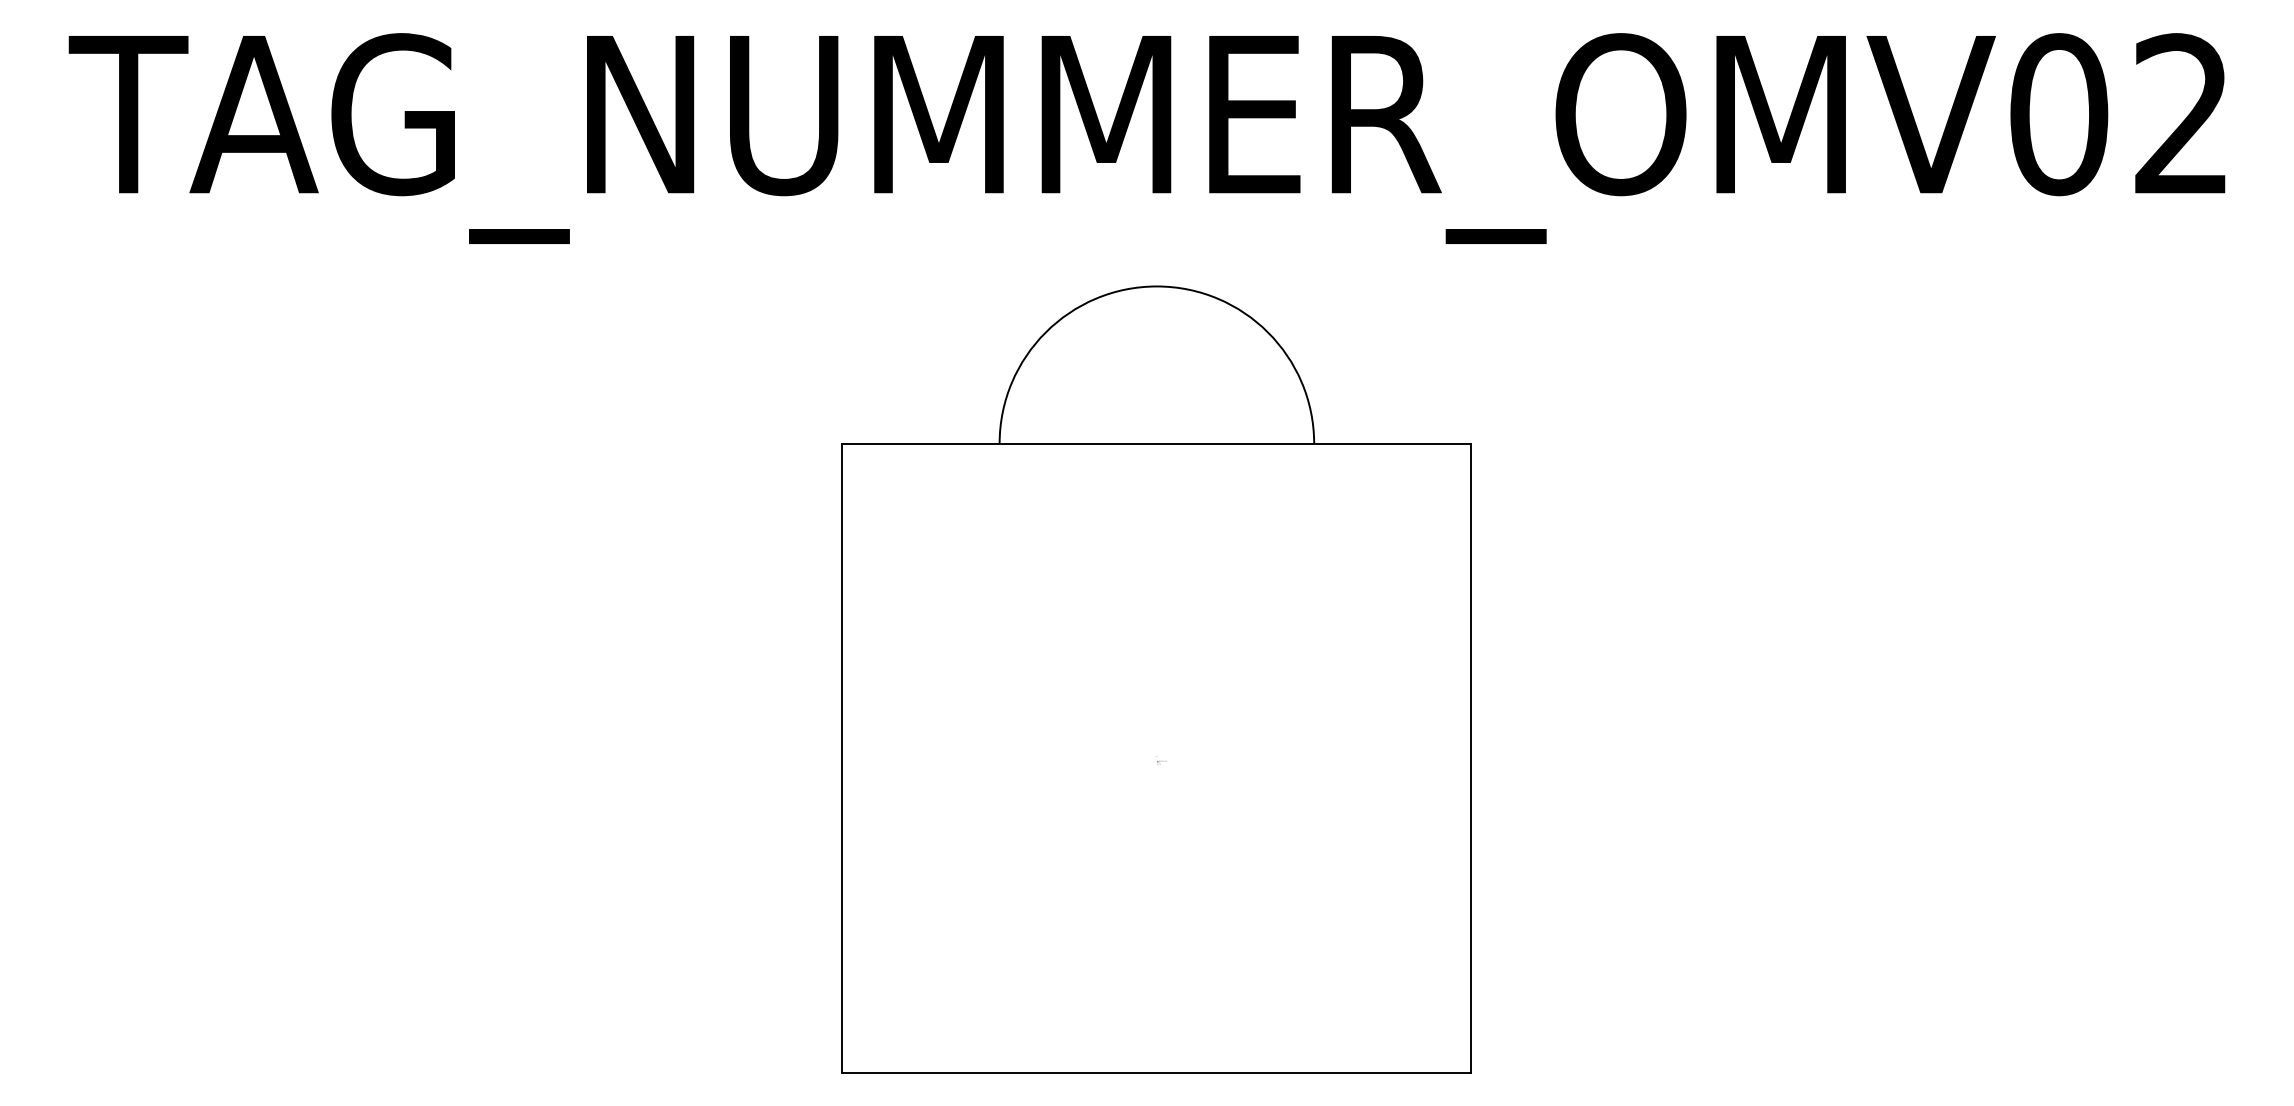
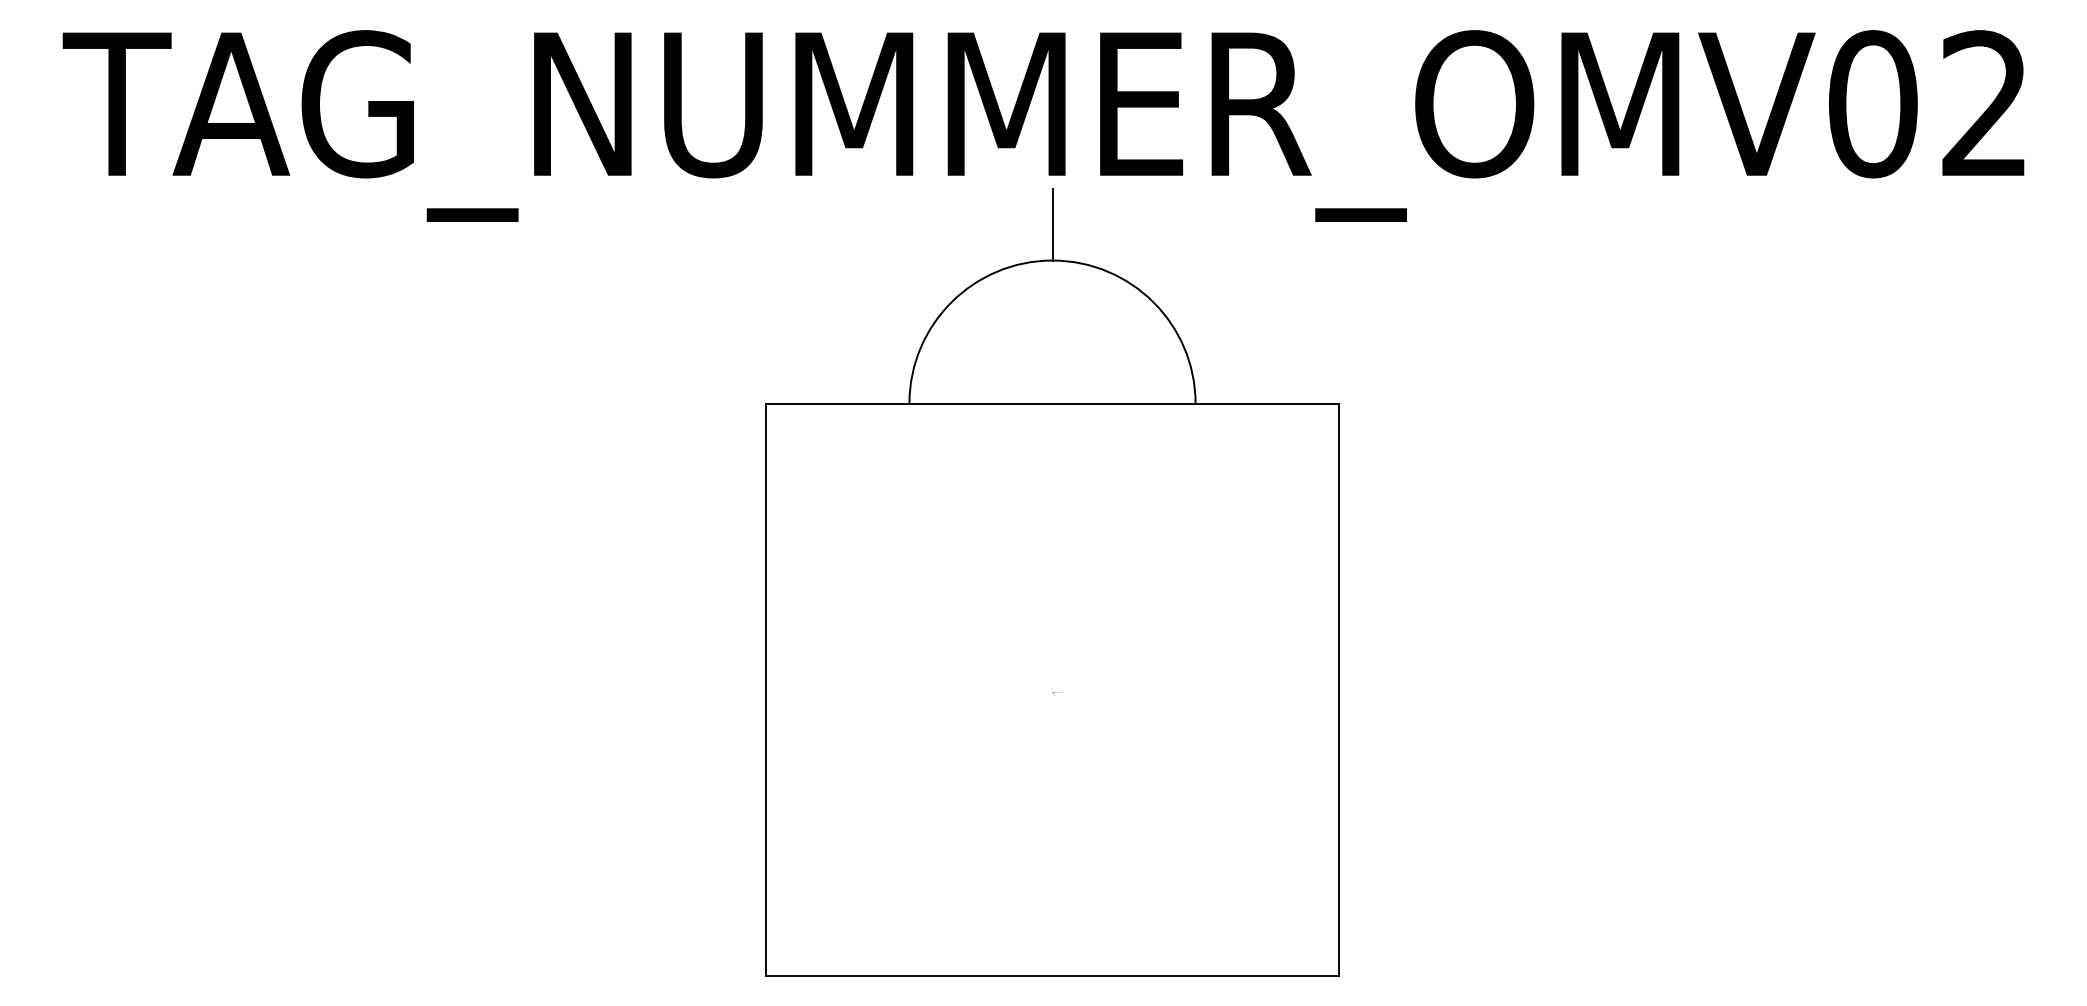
line: (1156, 246) -> (1052, 224), added

